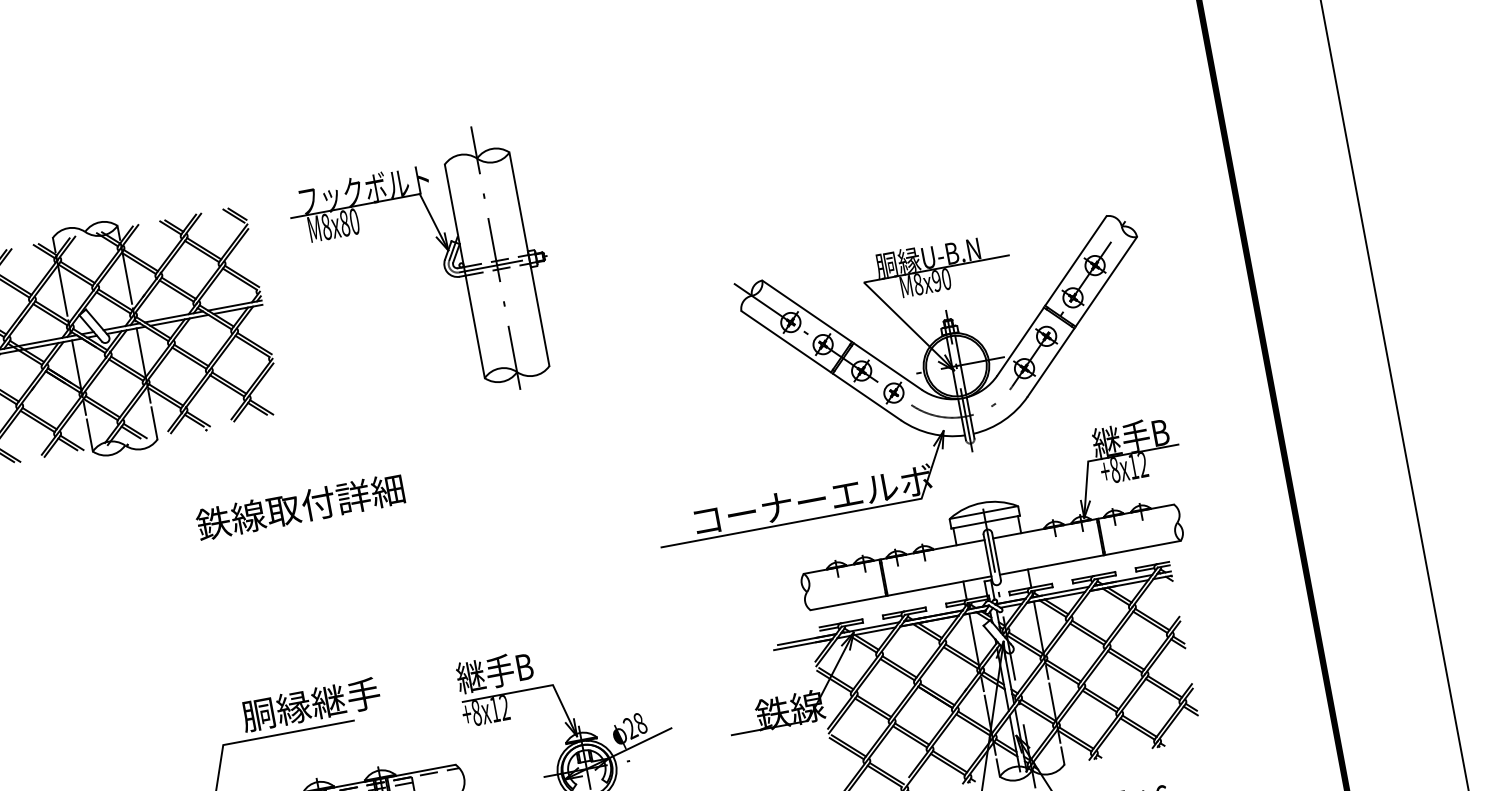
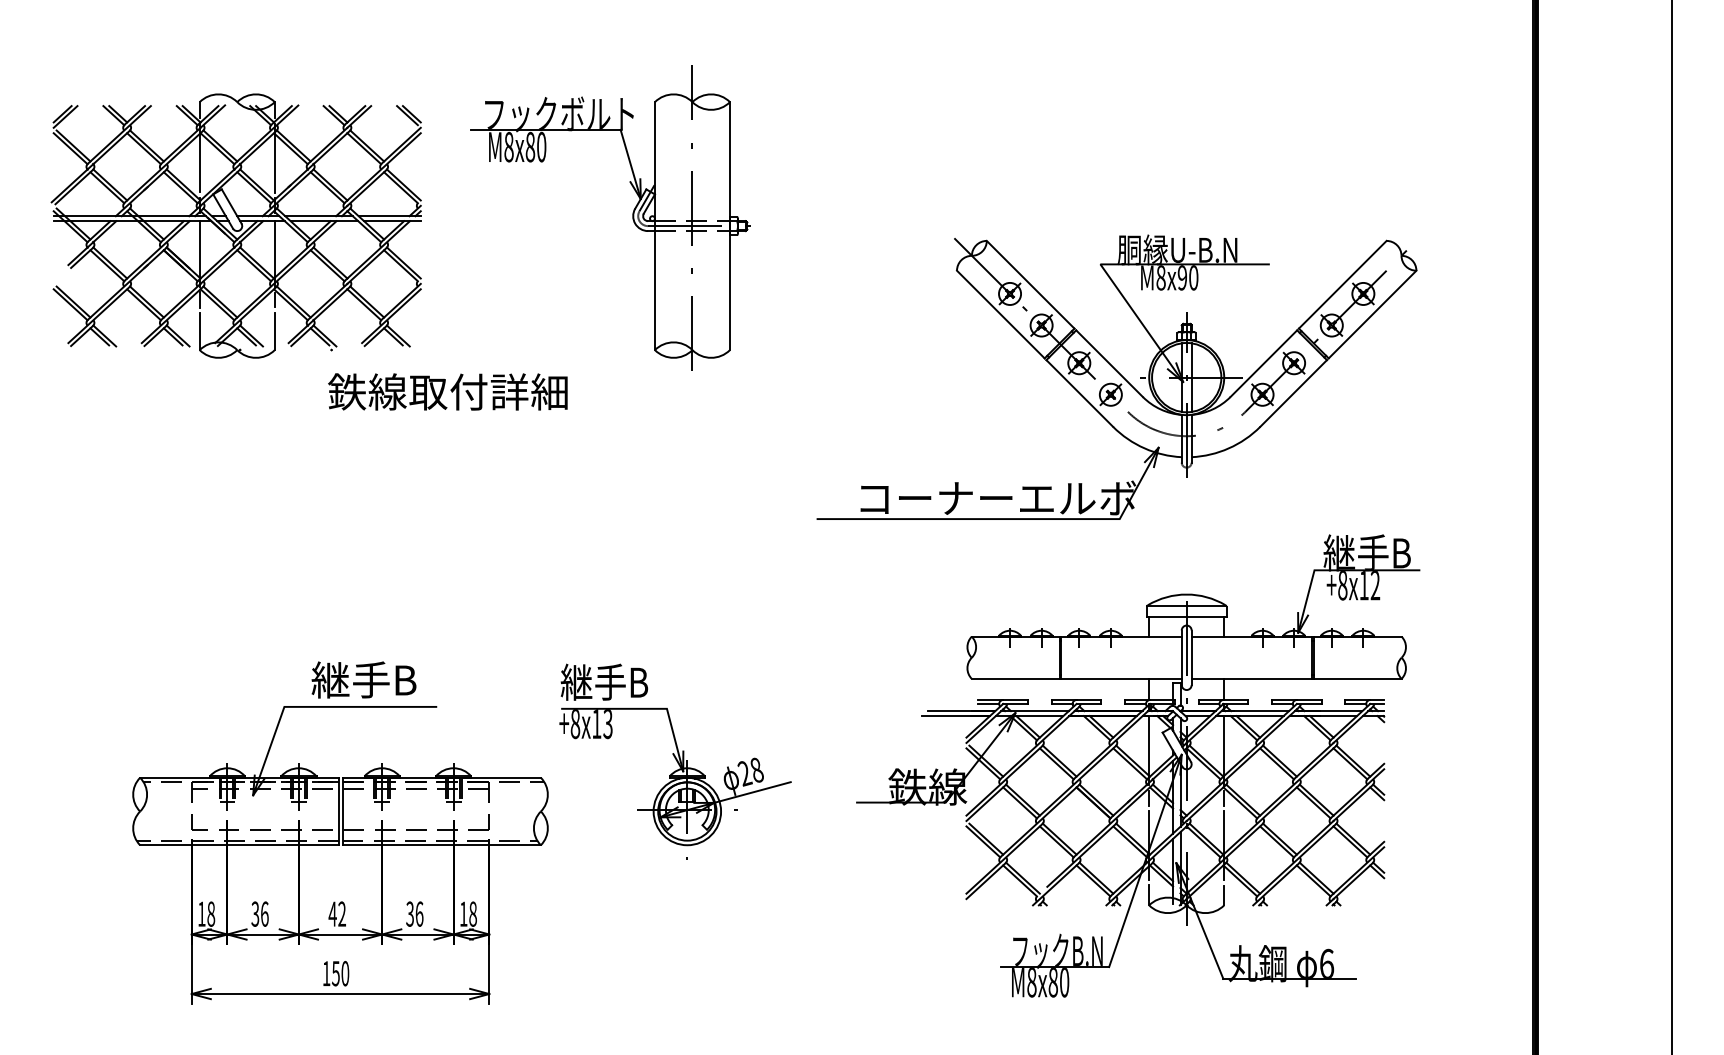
part: (895, 376) -> (1116, 376), moved
text: (299, 506) -> (447, 391), moved
text: (310, 704) -> (390, 679), 胴縁継手 -> 継手B
text: (504, 708) -> (607, 724), +8x12 -> +8x13

